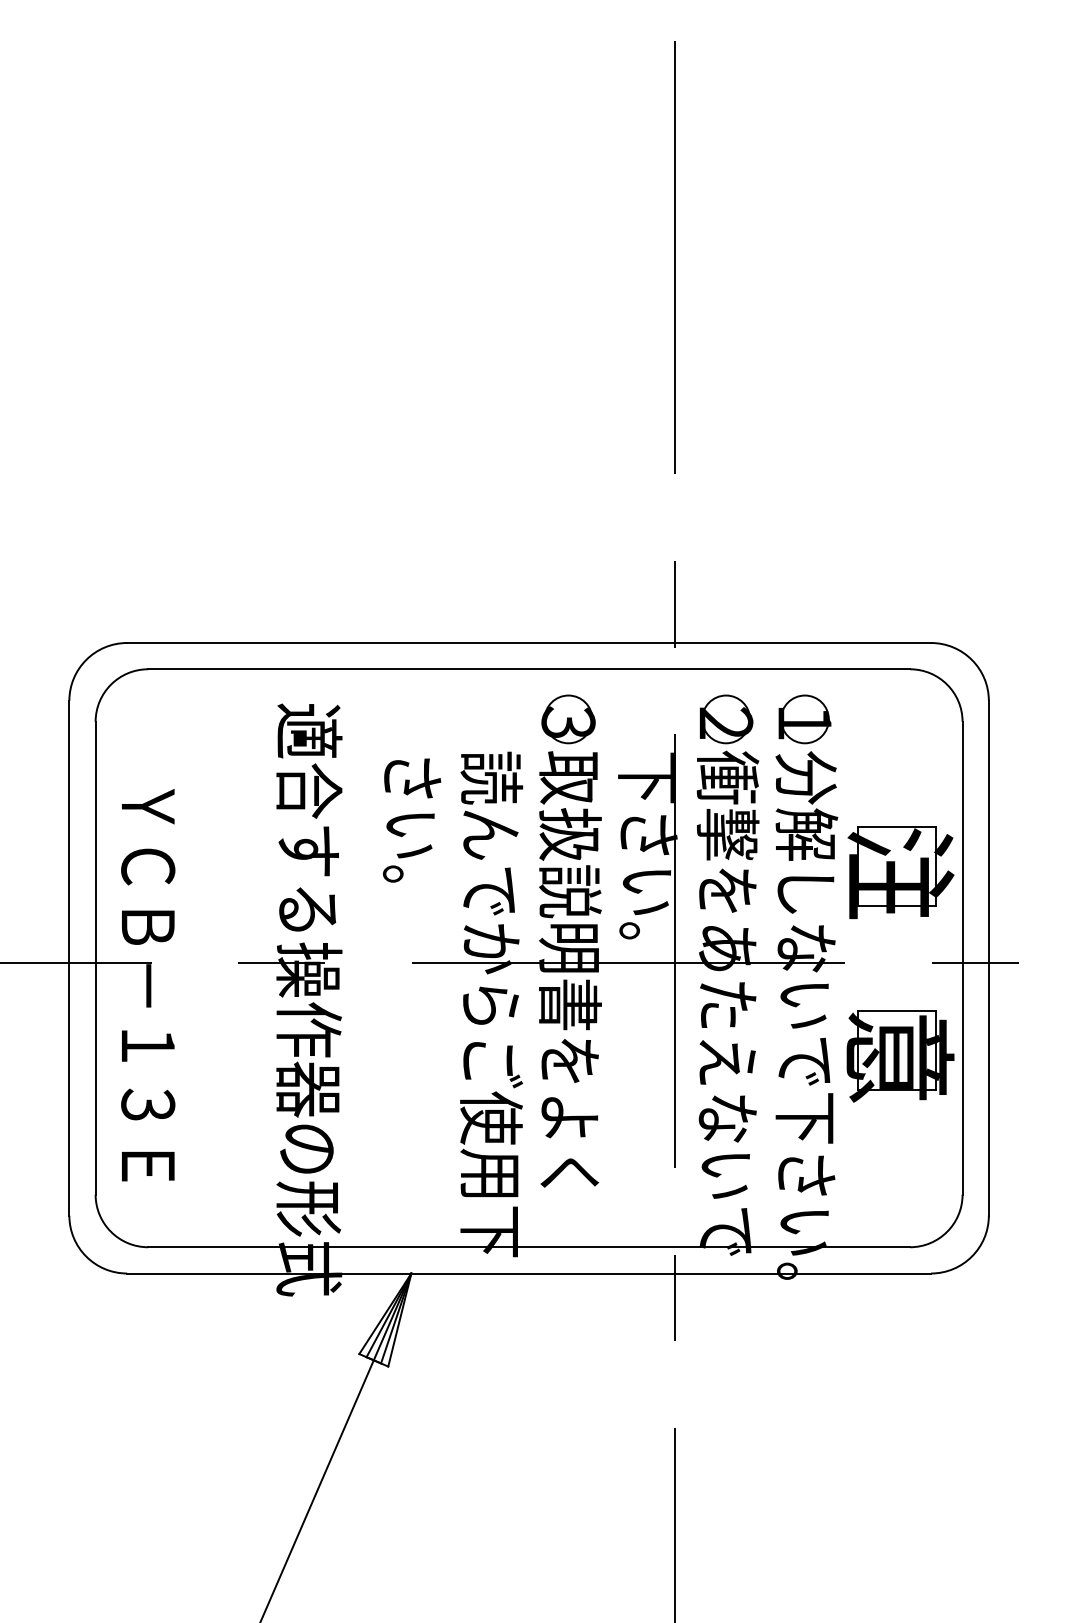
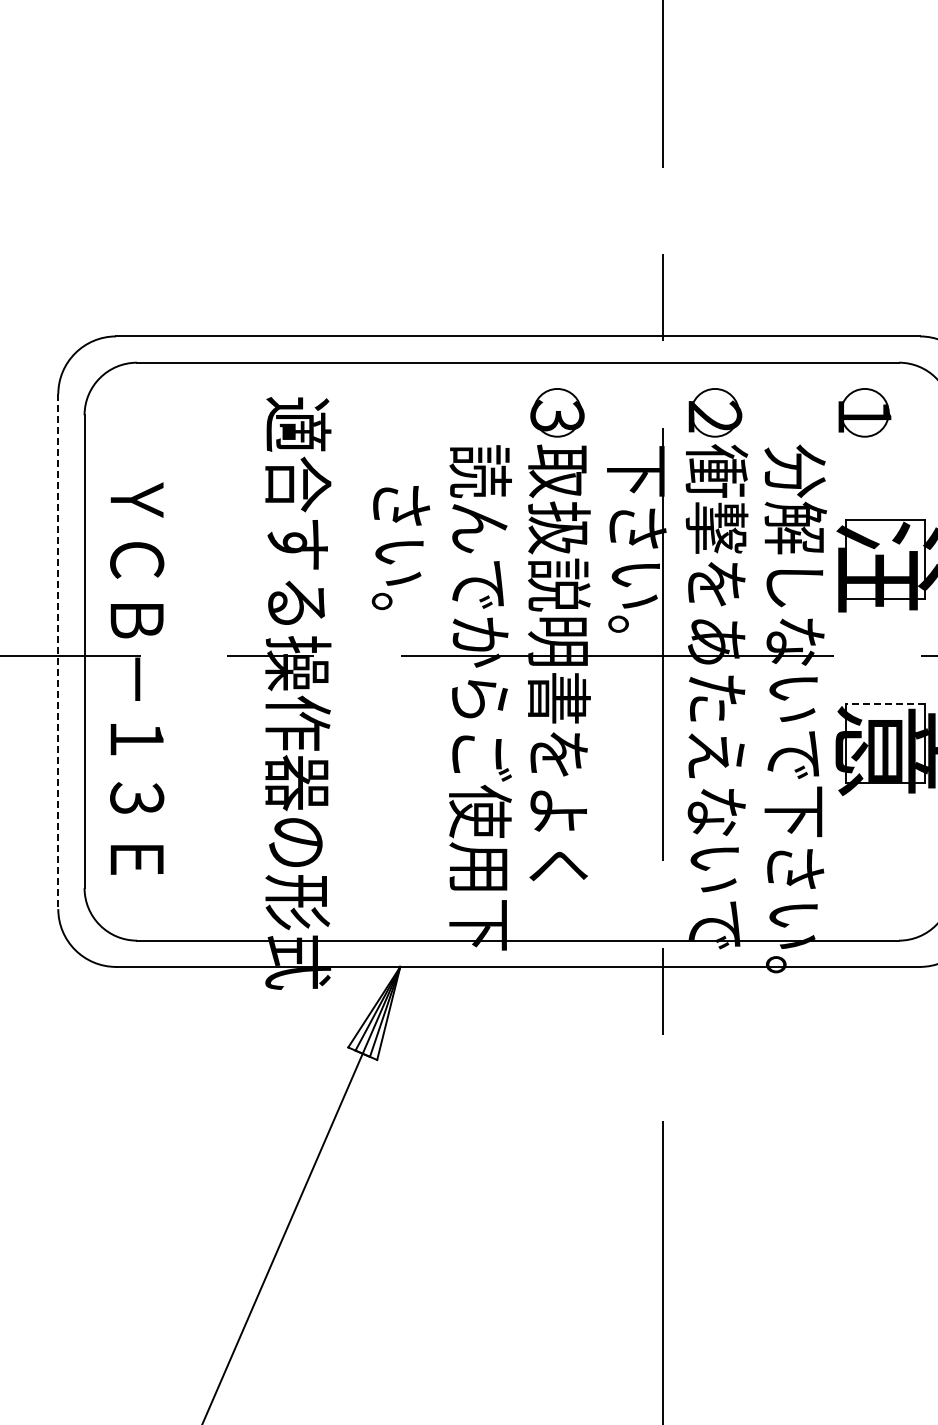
part: (804, 719) -> (864, 412), moved
text: (412, 820) -> (401, 547), moved
line: (69, 958) -> (58, 651), solid -> dashed
line: (896, 1010) -> (885, 703), solid -> dashed

